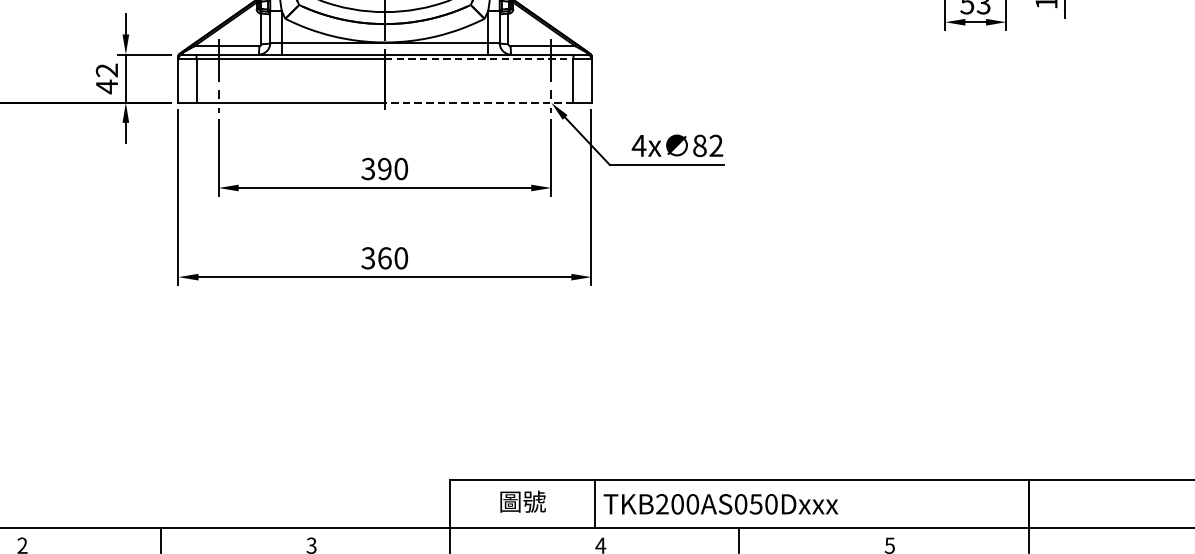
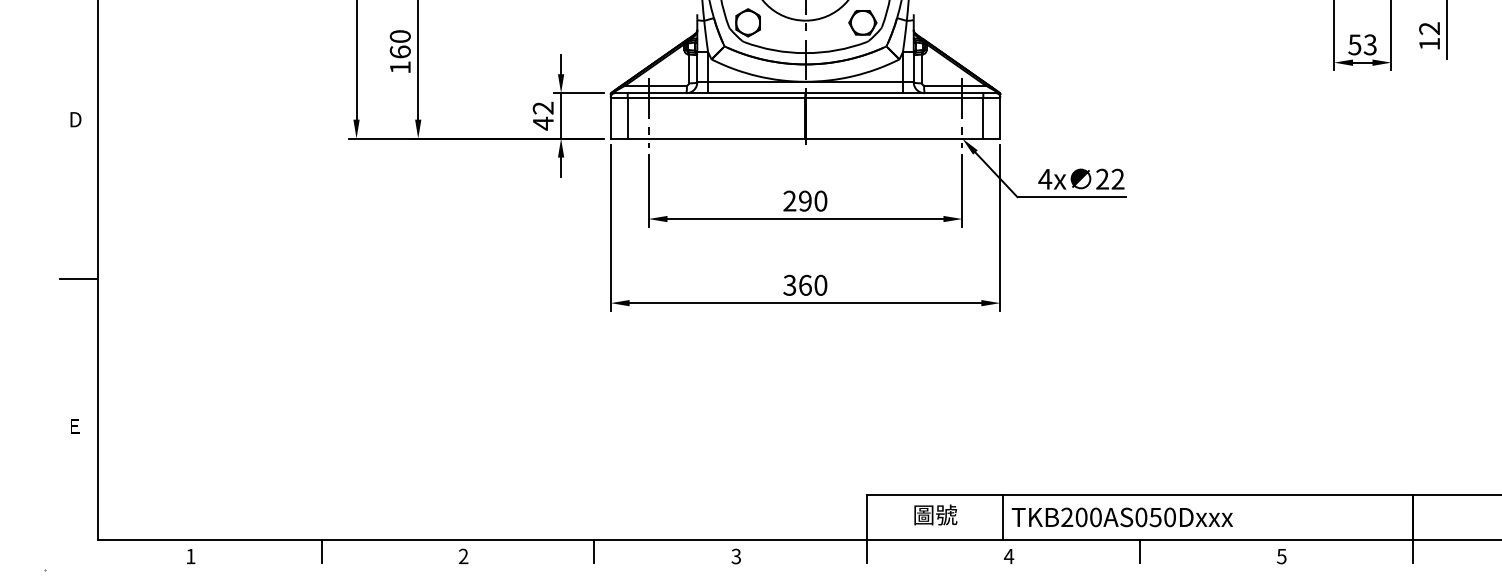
line: (479, 59) -> (894, 97), dashed -> solid
line: (479, 102) -> (894, 138), dashed -> solid
text: (699, 145) -> (1102, 178), 82 -> 22
text: (367, 169) -> (789, 201), 390 -> 290

